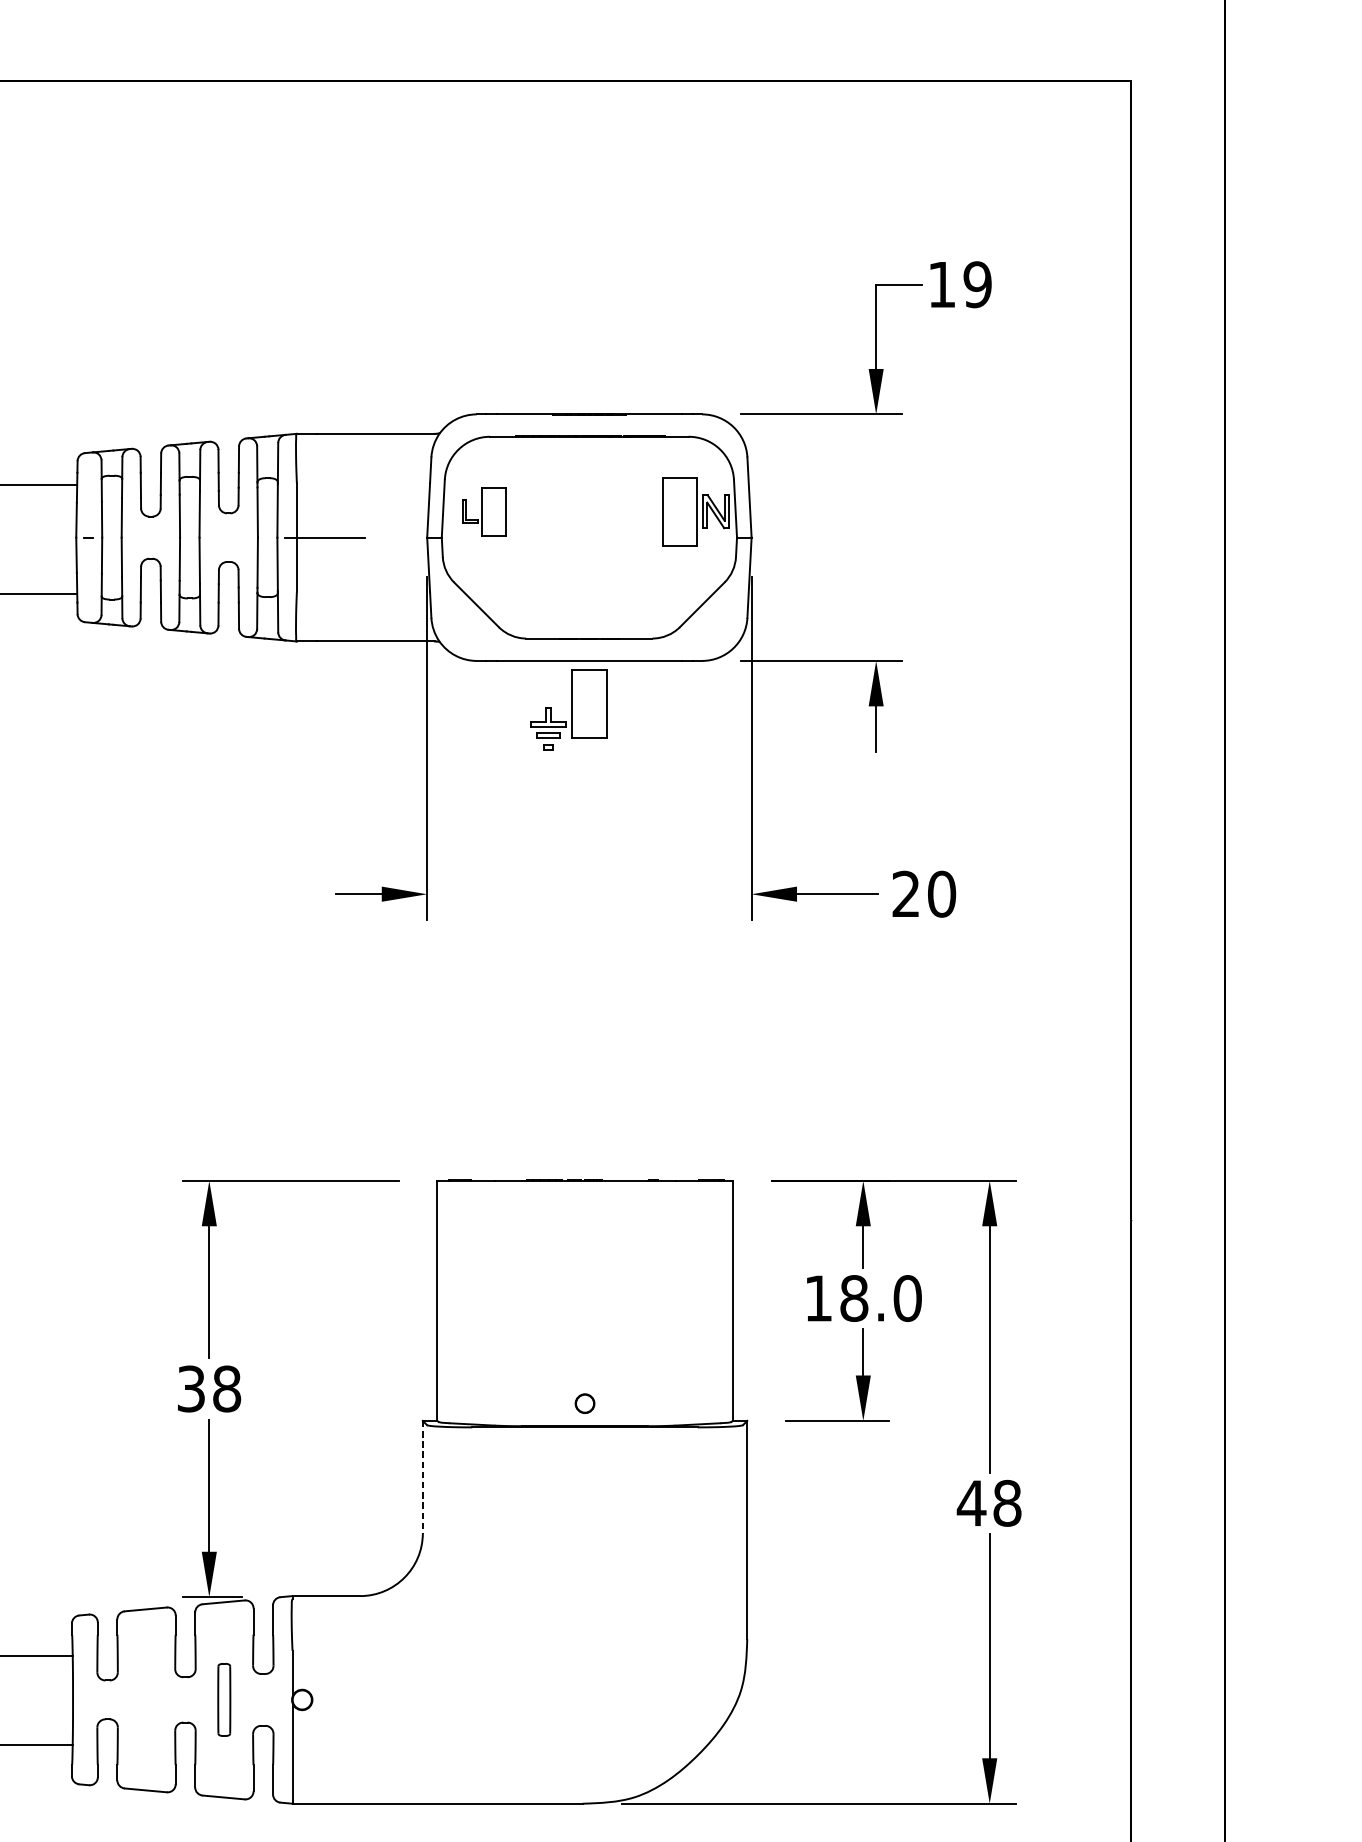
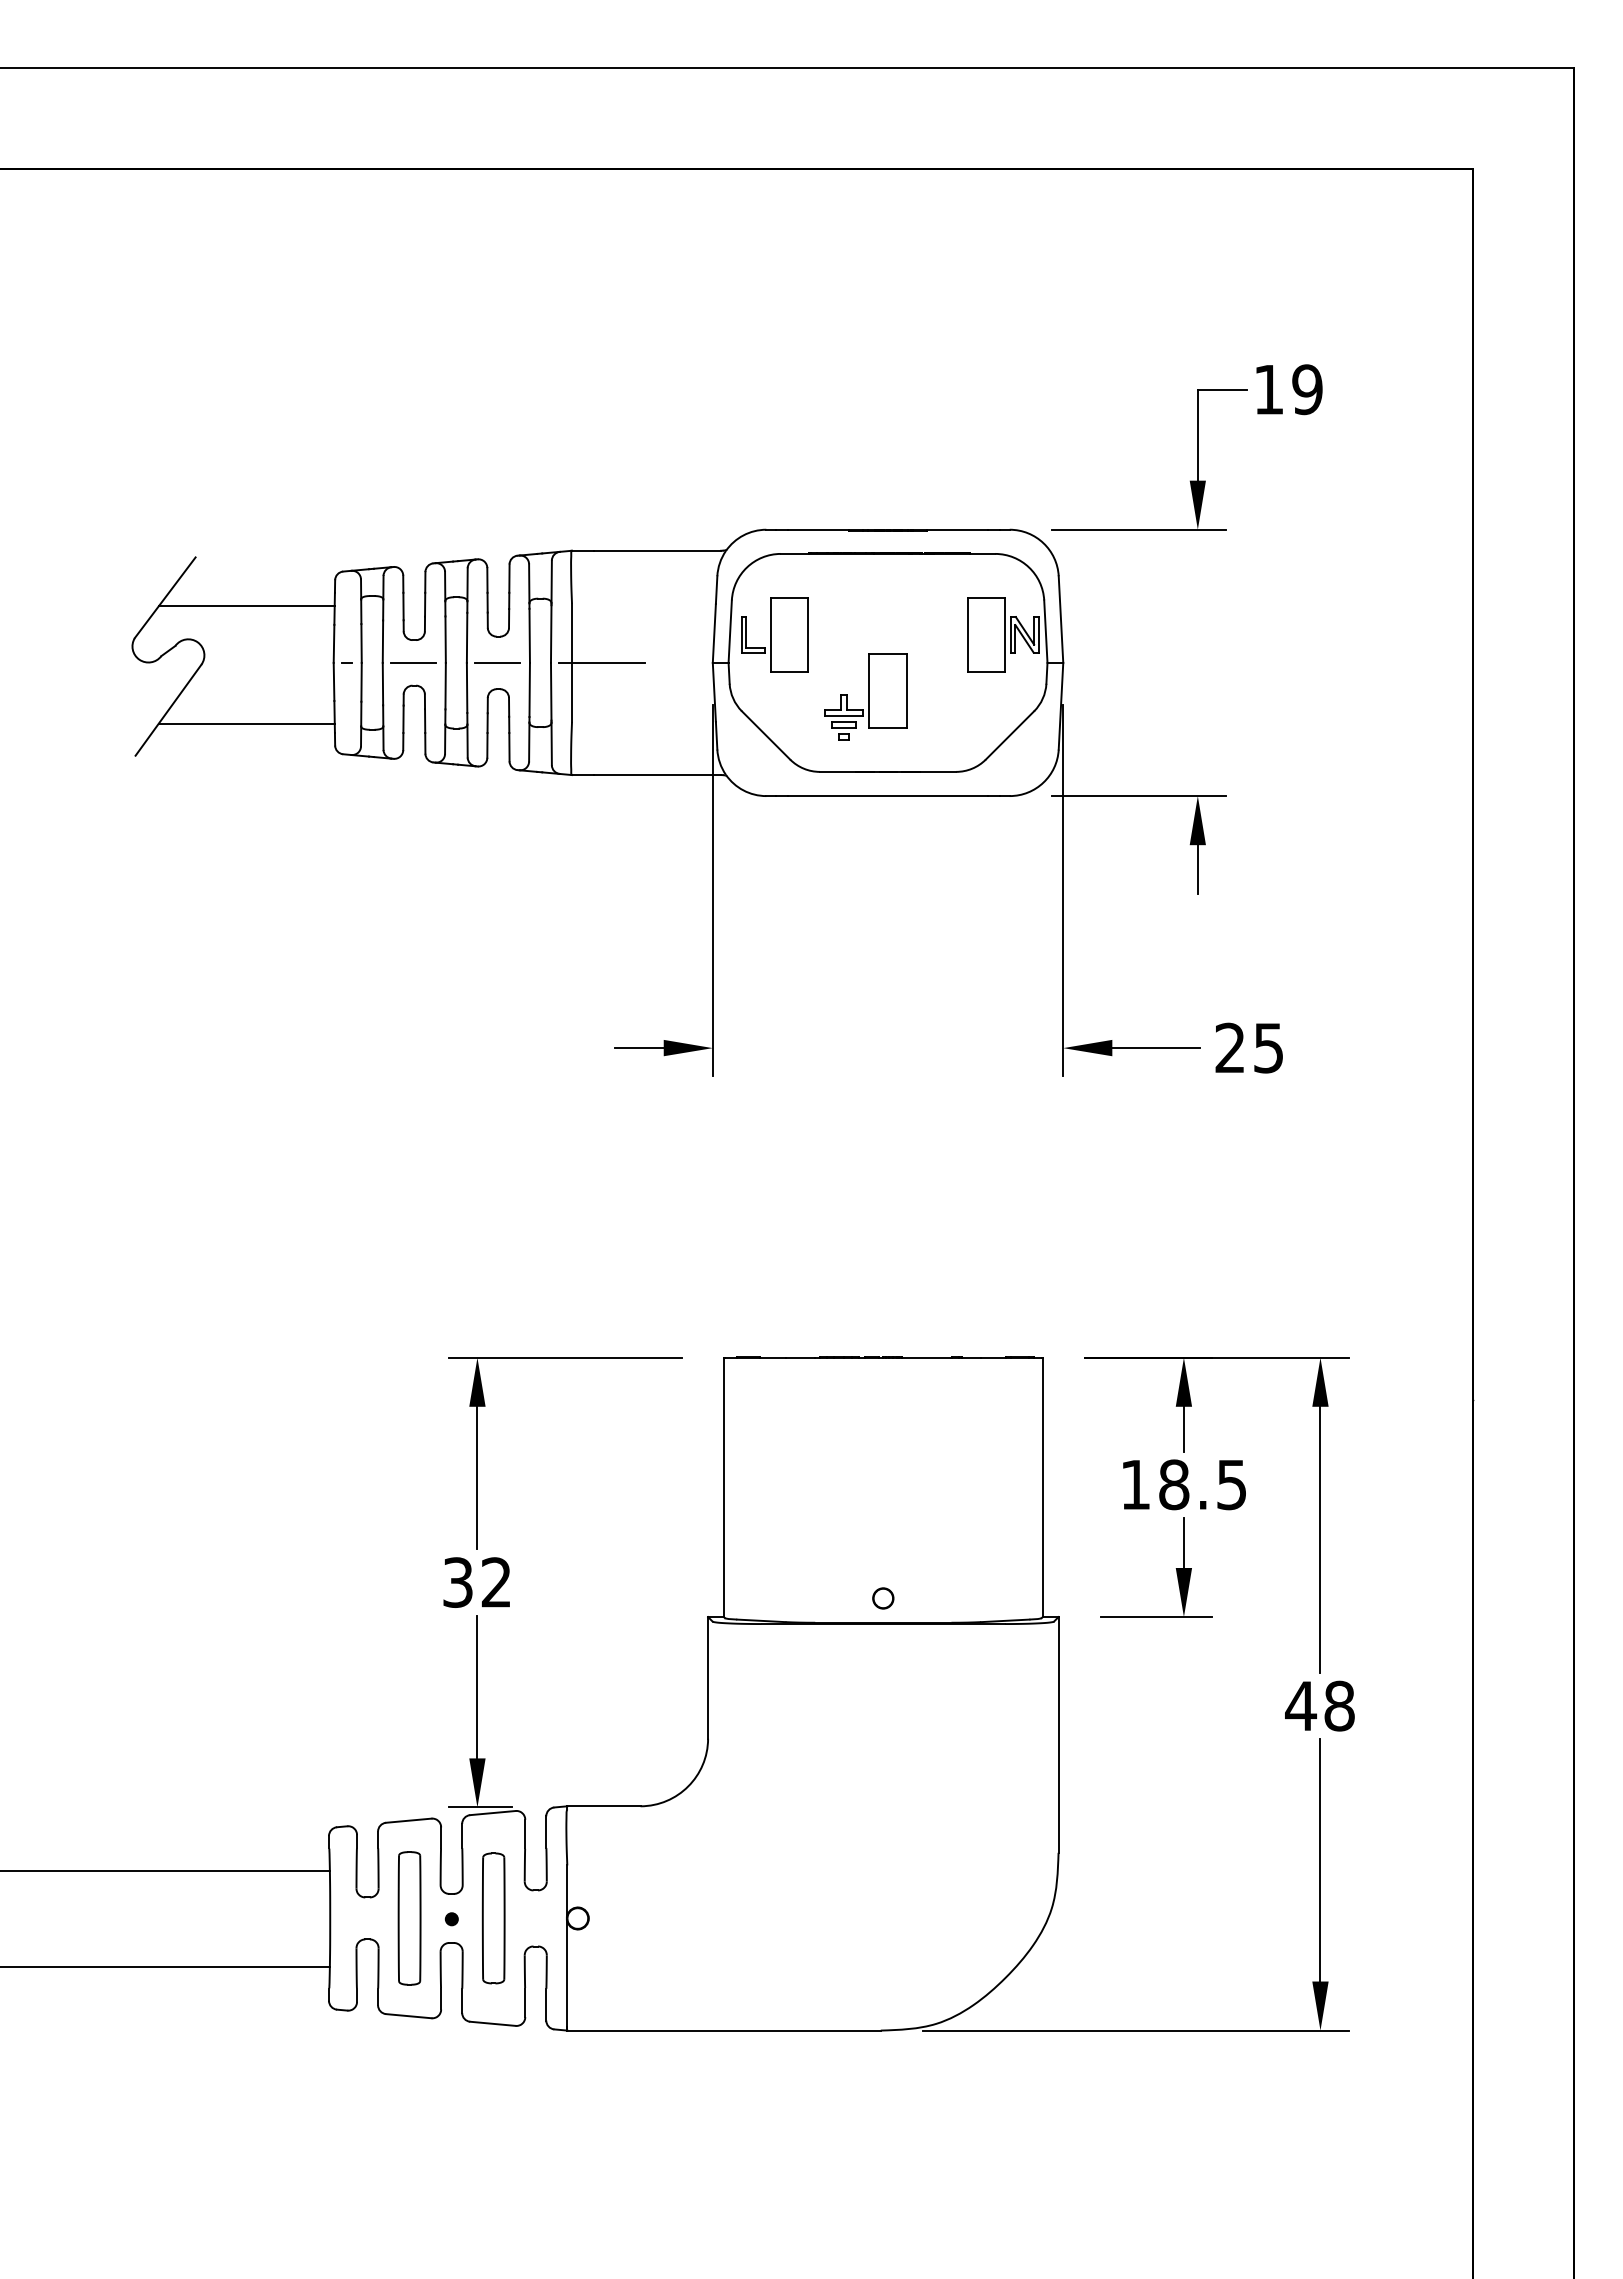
part: (484, 511) -> (774, 634), size x1.43
line: (150, 537) -> (413, 662), added
line: (227, 537) -> (497, 662), added
part: (568, 709) -> (865, 696), moved
text: (941, 893) -> (1268, 1047), 20 -> 25
text: (907, 1298) -> (1231, 1484), 18.0 -> 18.5
text: (226, 1388) -> (496, 1582), 38 -> 32
line: (423, 1476) -> (708, 1677), dashed -> solid
part: (146, 1699) -> (409, 1918), added
part: (224, 1699) -> (493, 1918), size x1.67
fill: (185, 1700) -> (451, 1919), added

